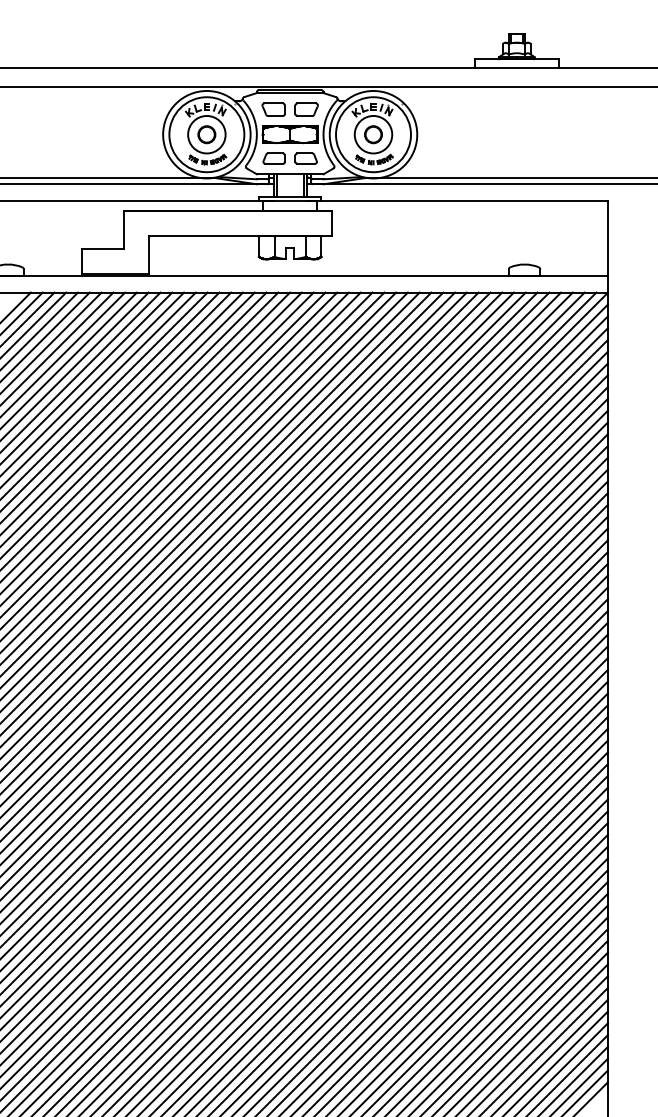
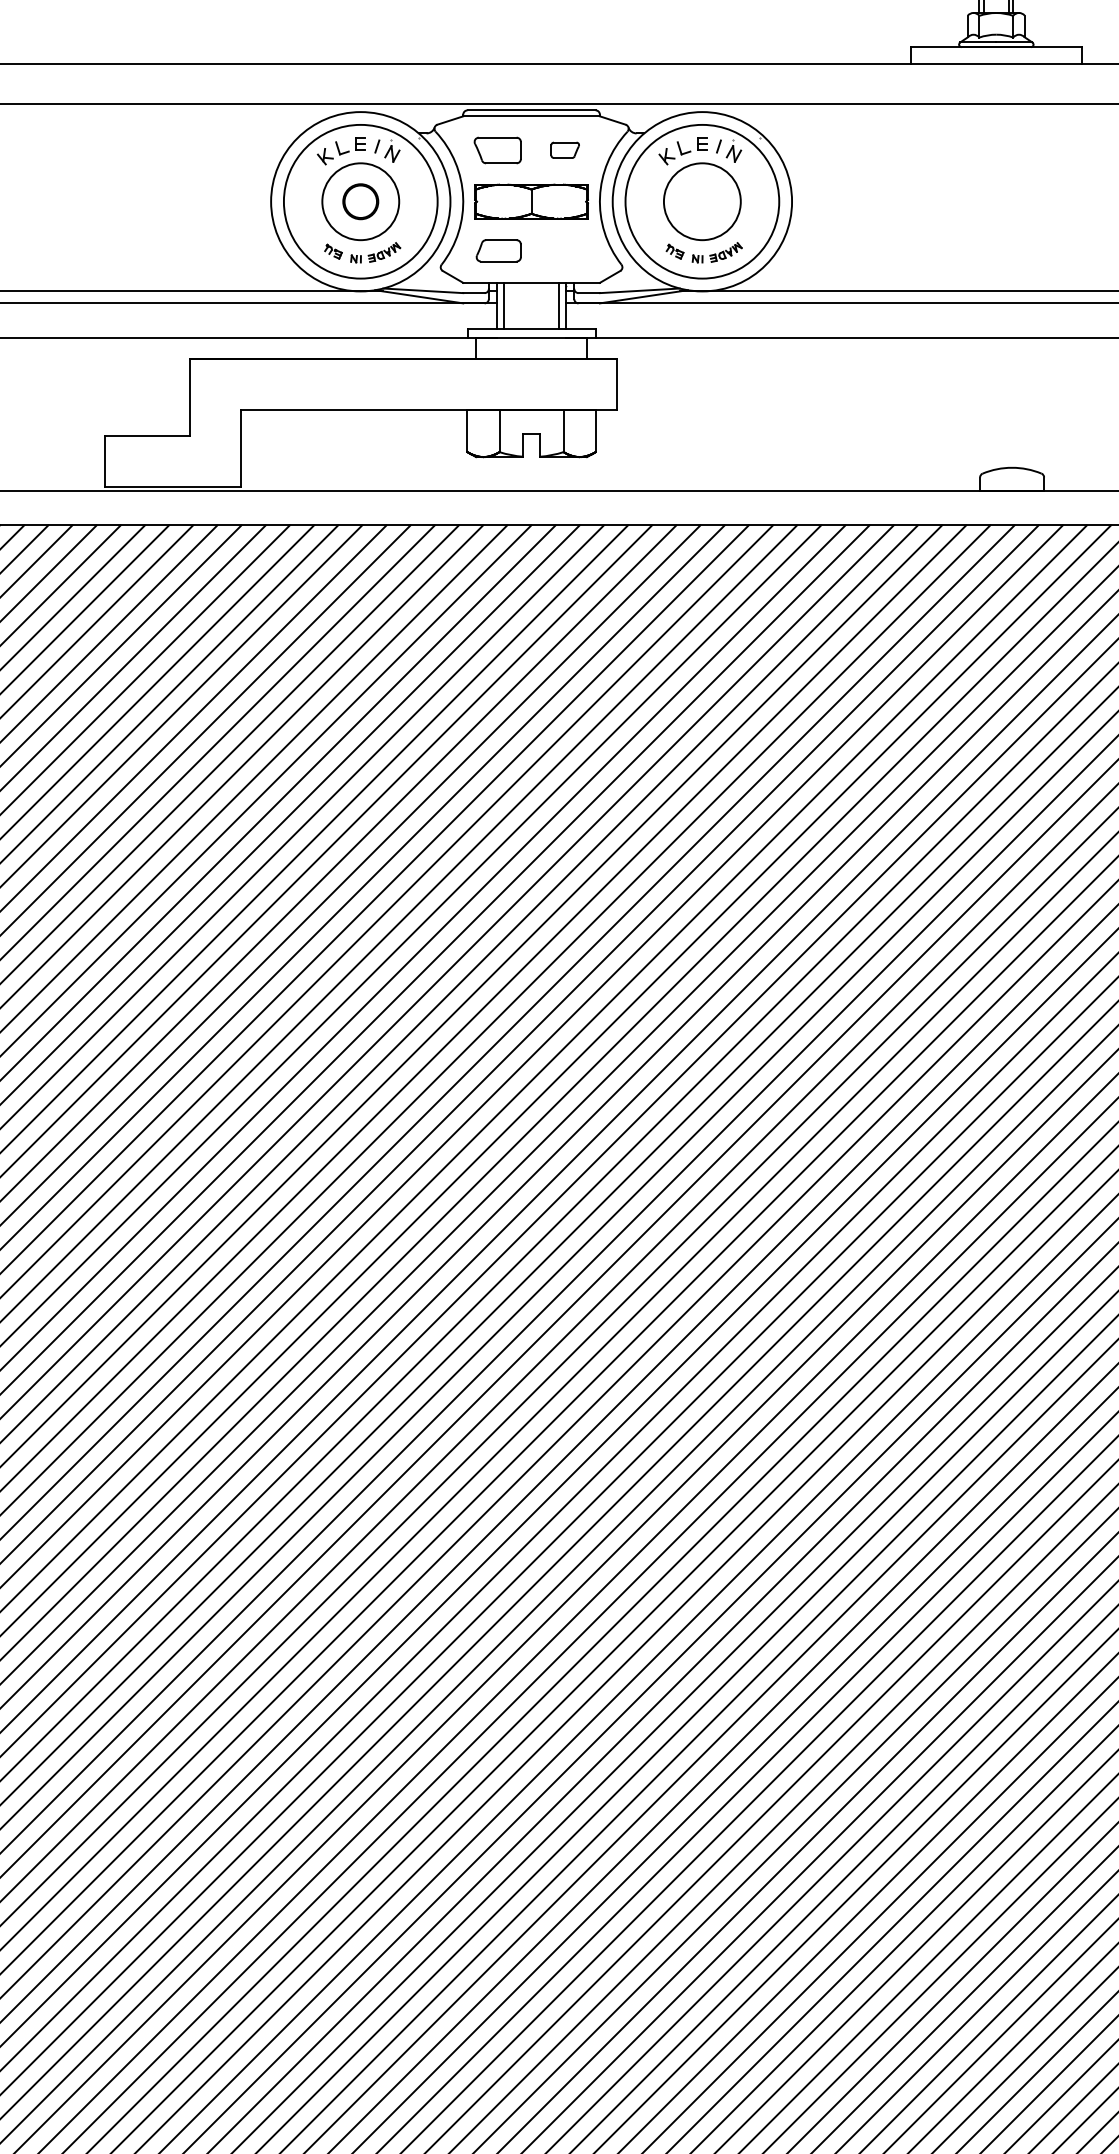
part: (306, 109) -> (565, 150), size x0.6
circle: (373, 134) -> (702, 201), removed
part: (305, 158) -> (562, 250), removed

